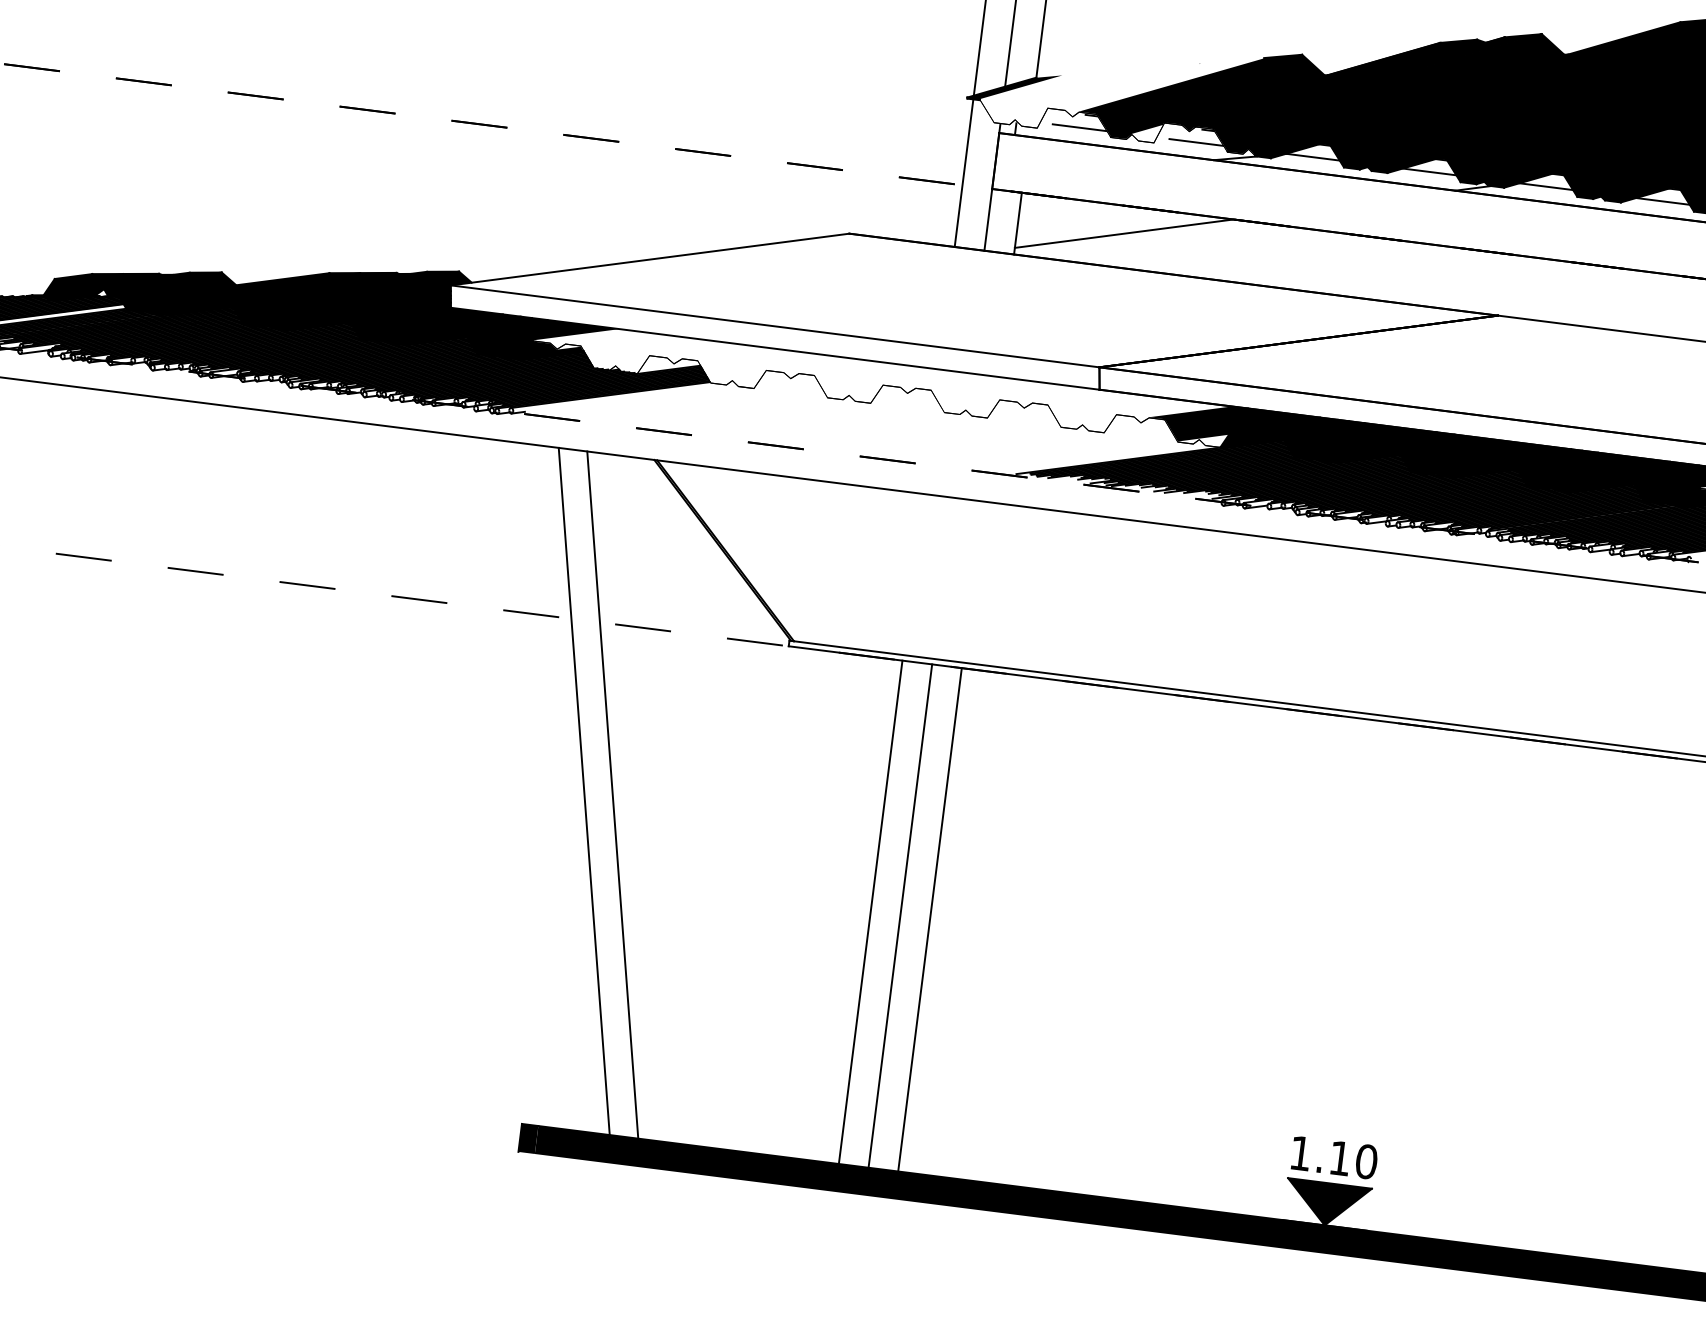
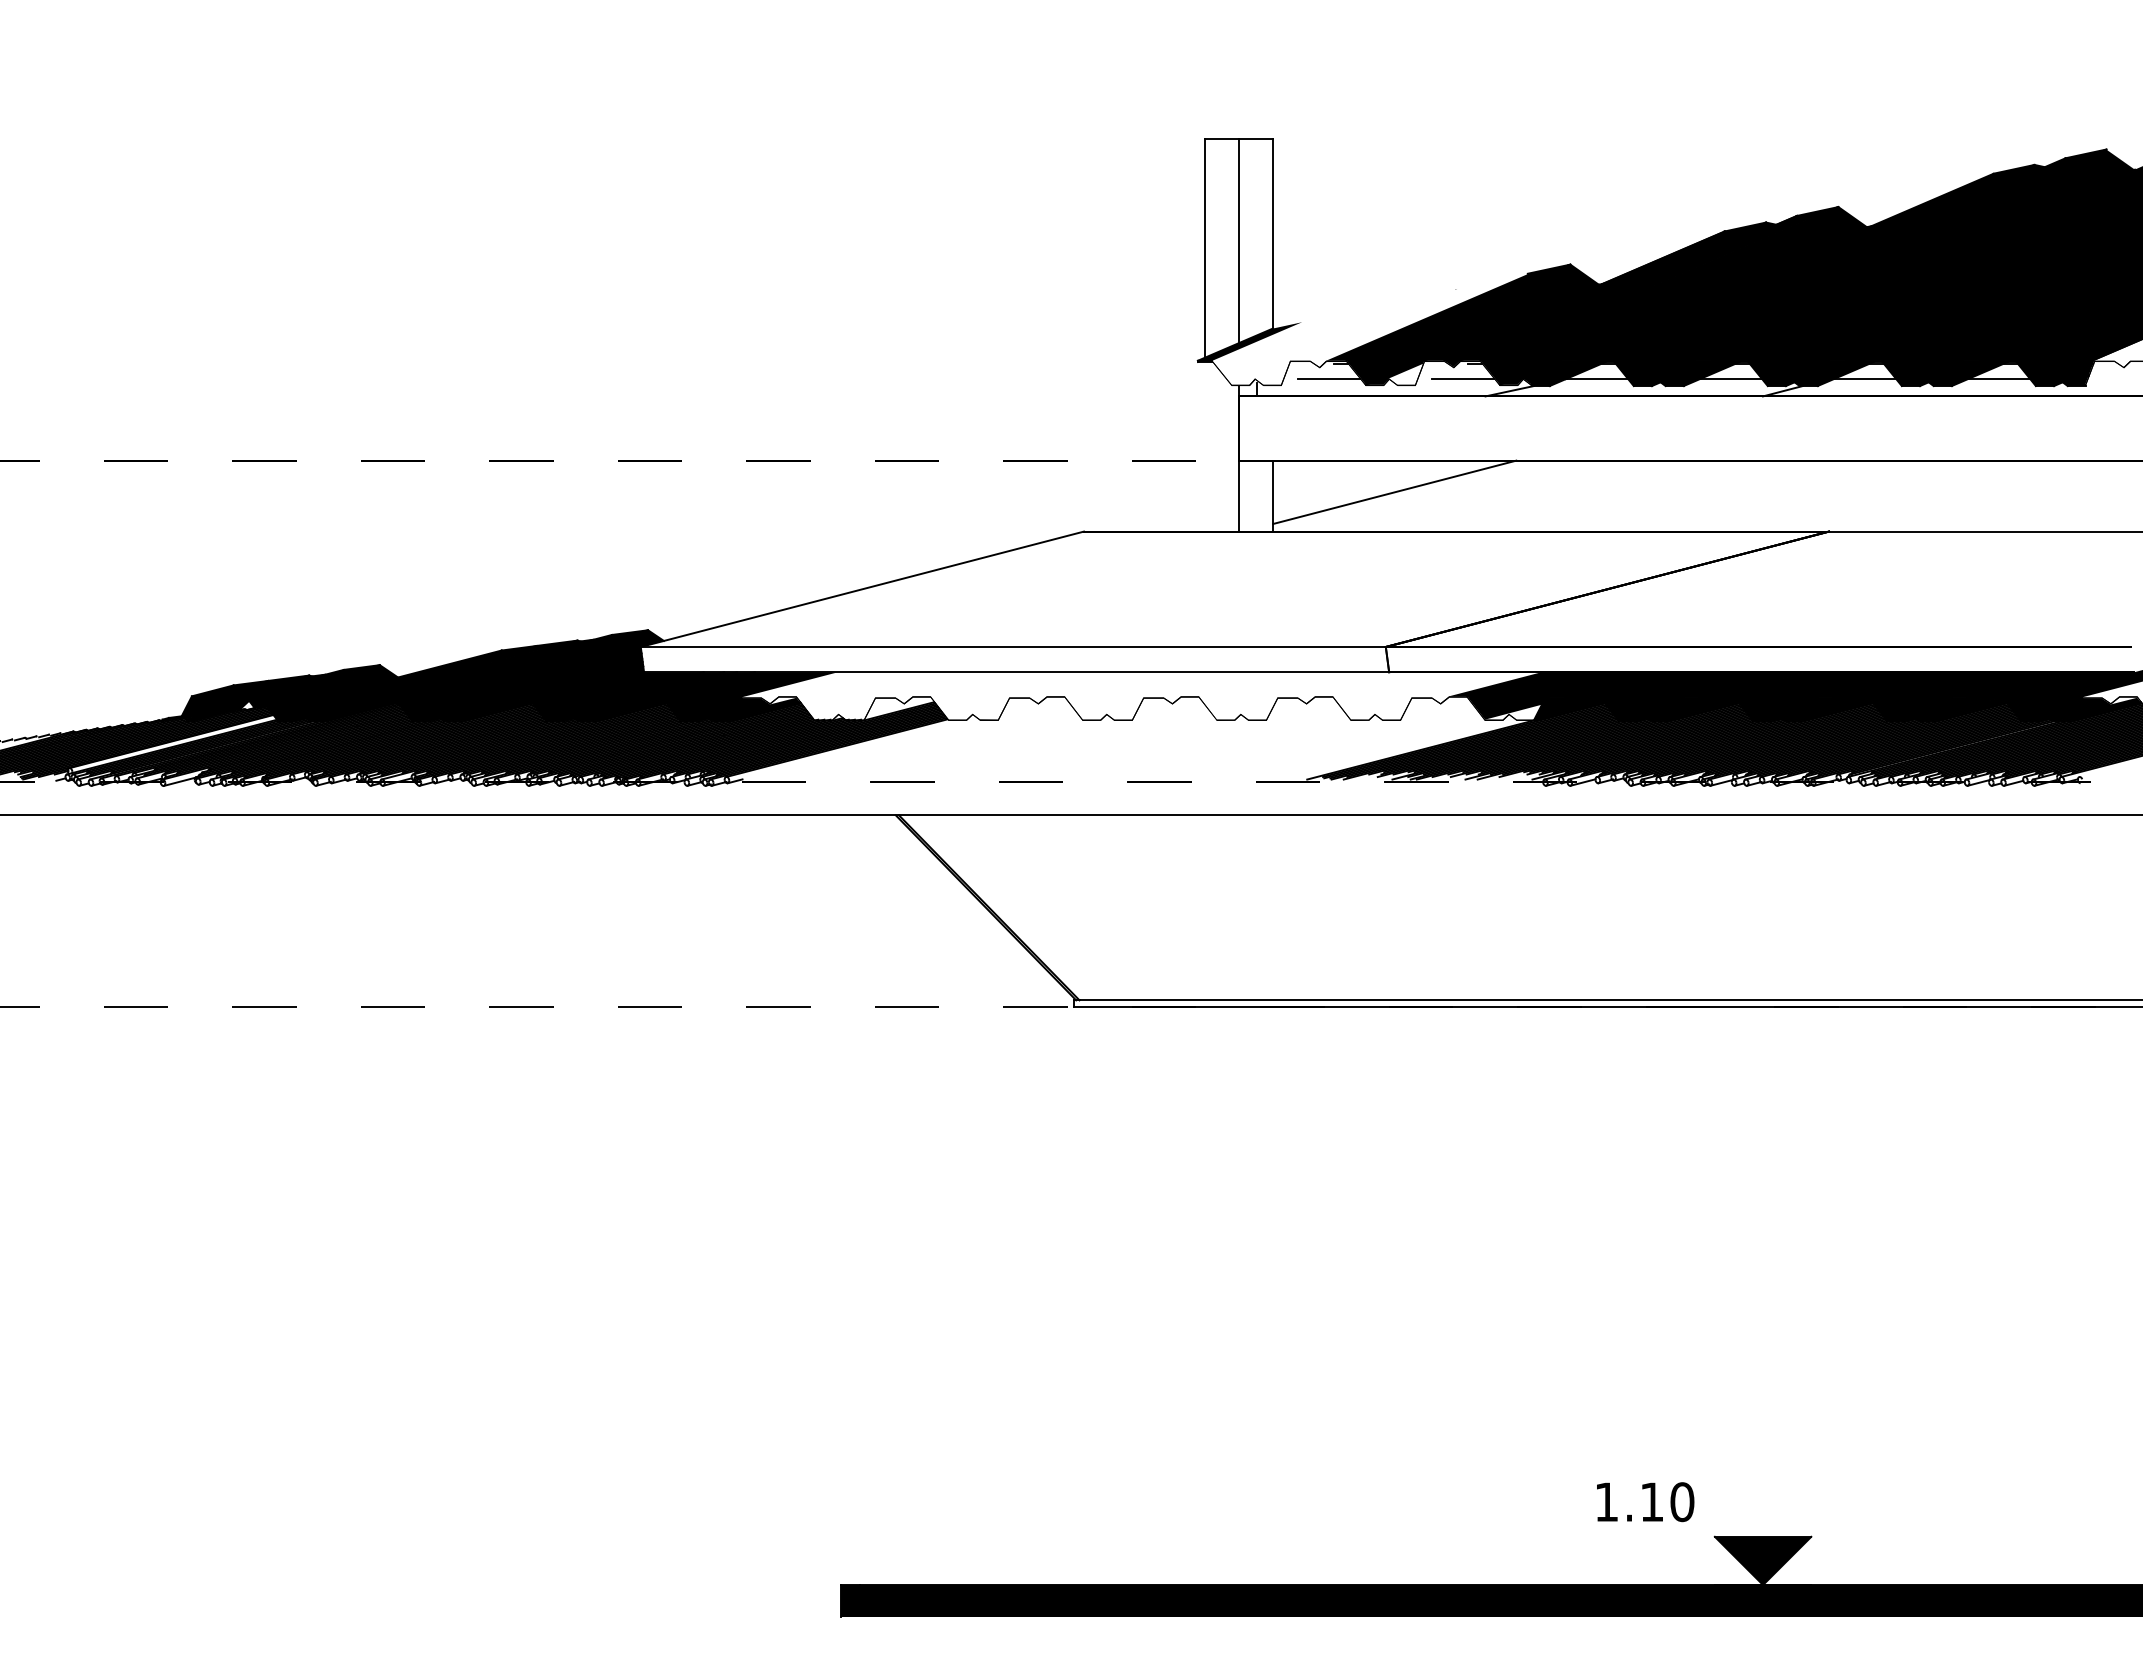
line: (963, 172) -> (1204, 446), removed
line: (583, 791) -> (863, 1200), removed
line: (612, 795) -> (896, 1200), removed
line: (870, 911) -> (1204, 1295), removed
line: (900, 915) -> (1239, 1295), removed
line: (930, 919) -> (1273, 1295), removed
text: (1334, 1158) -> (1645, 1502), moved

